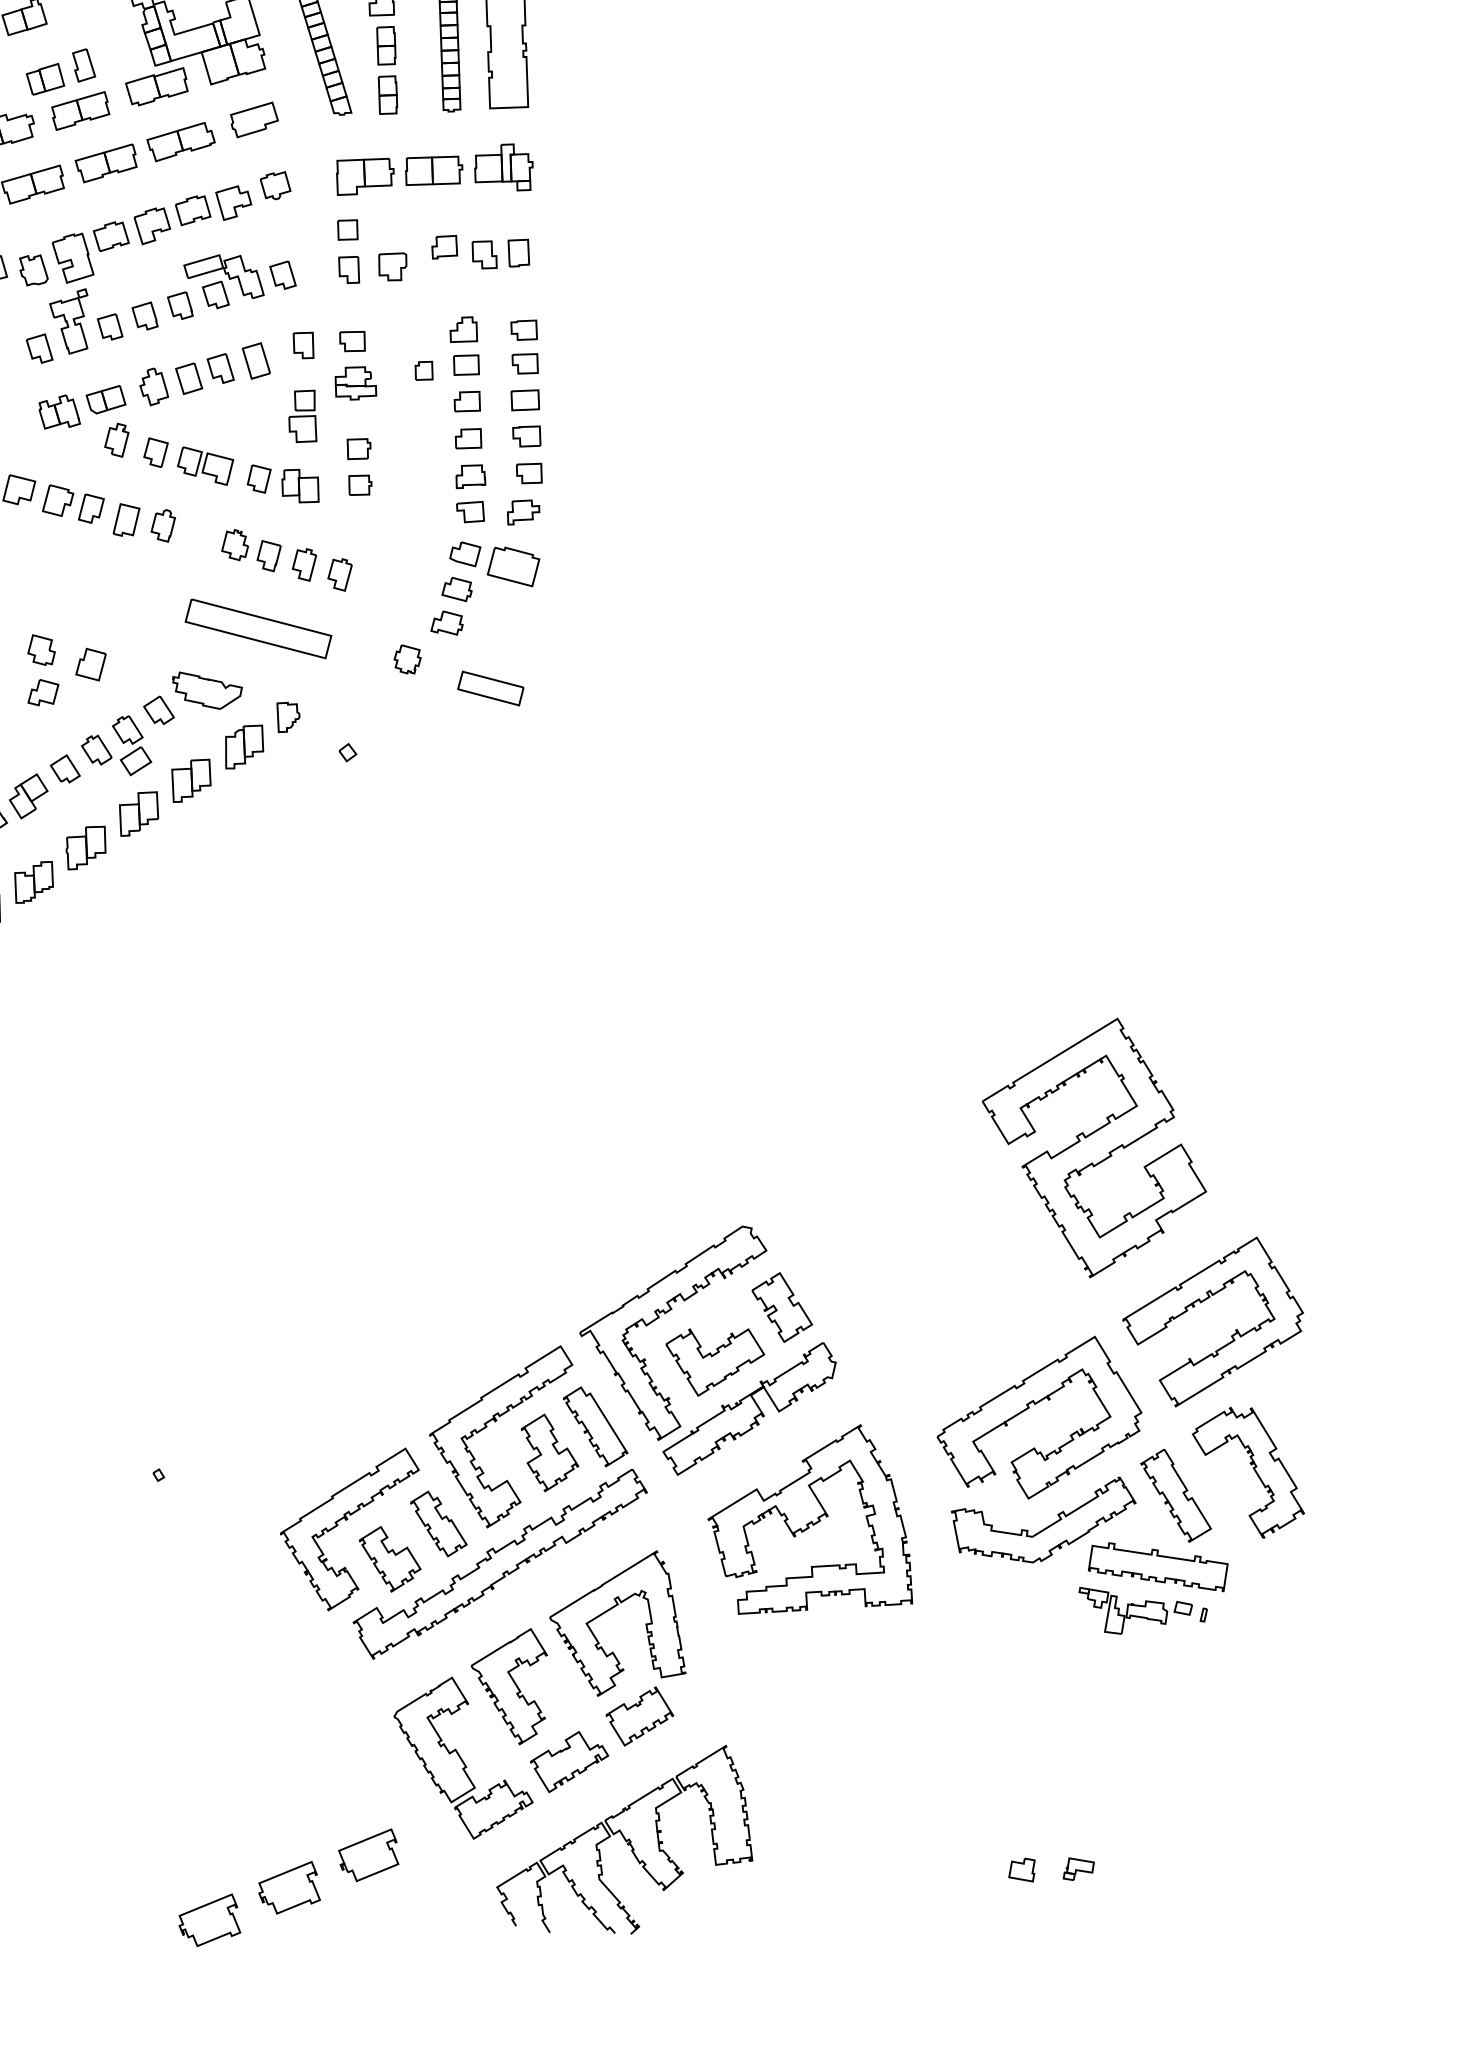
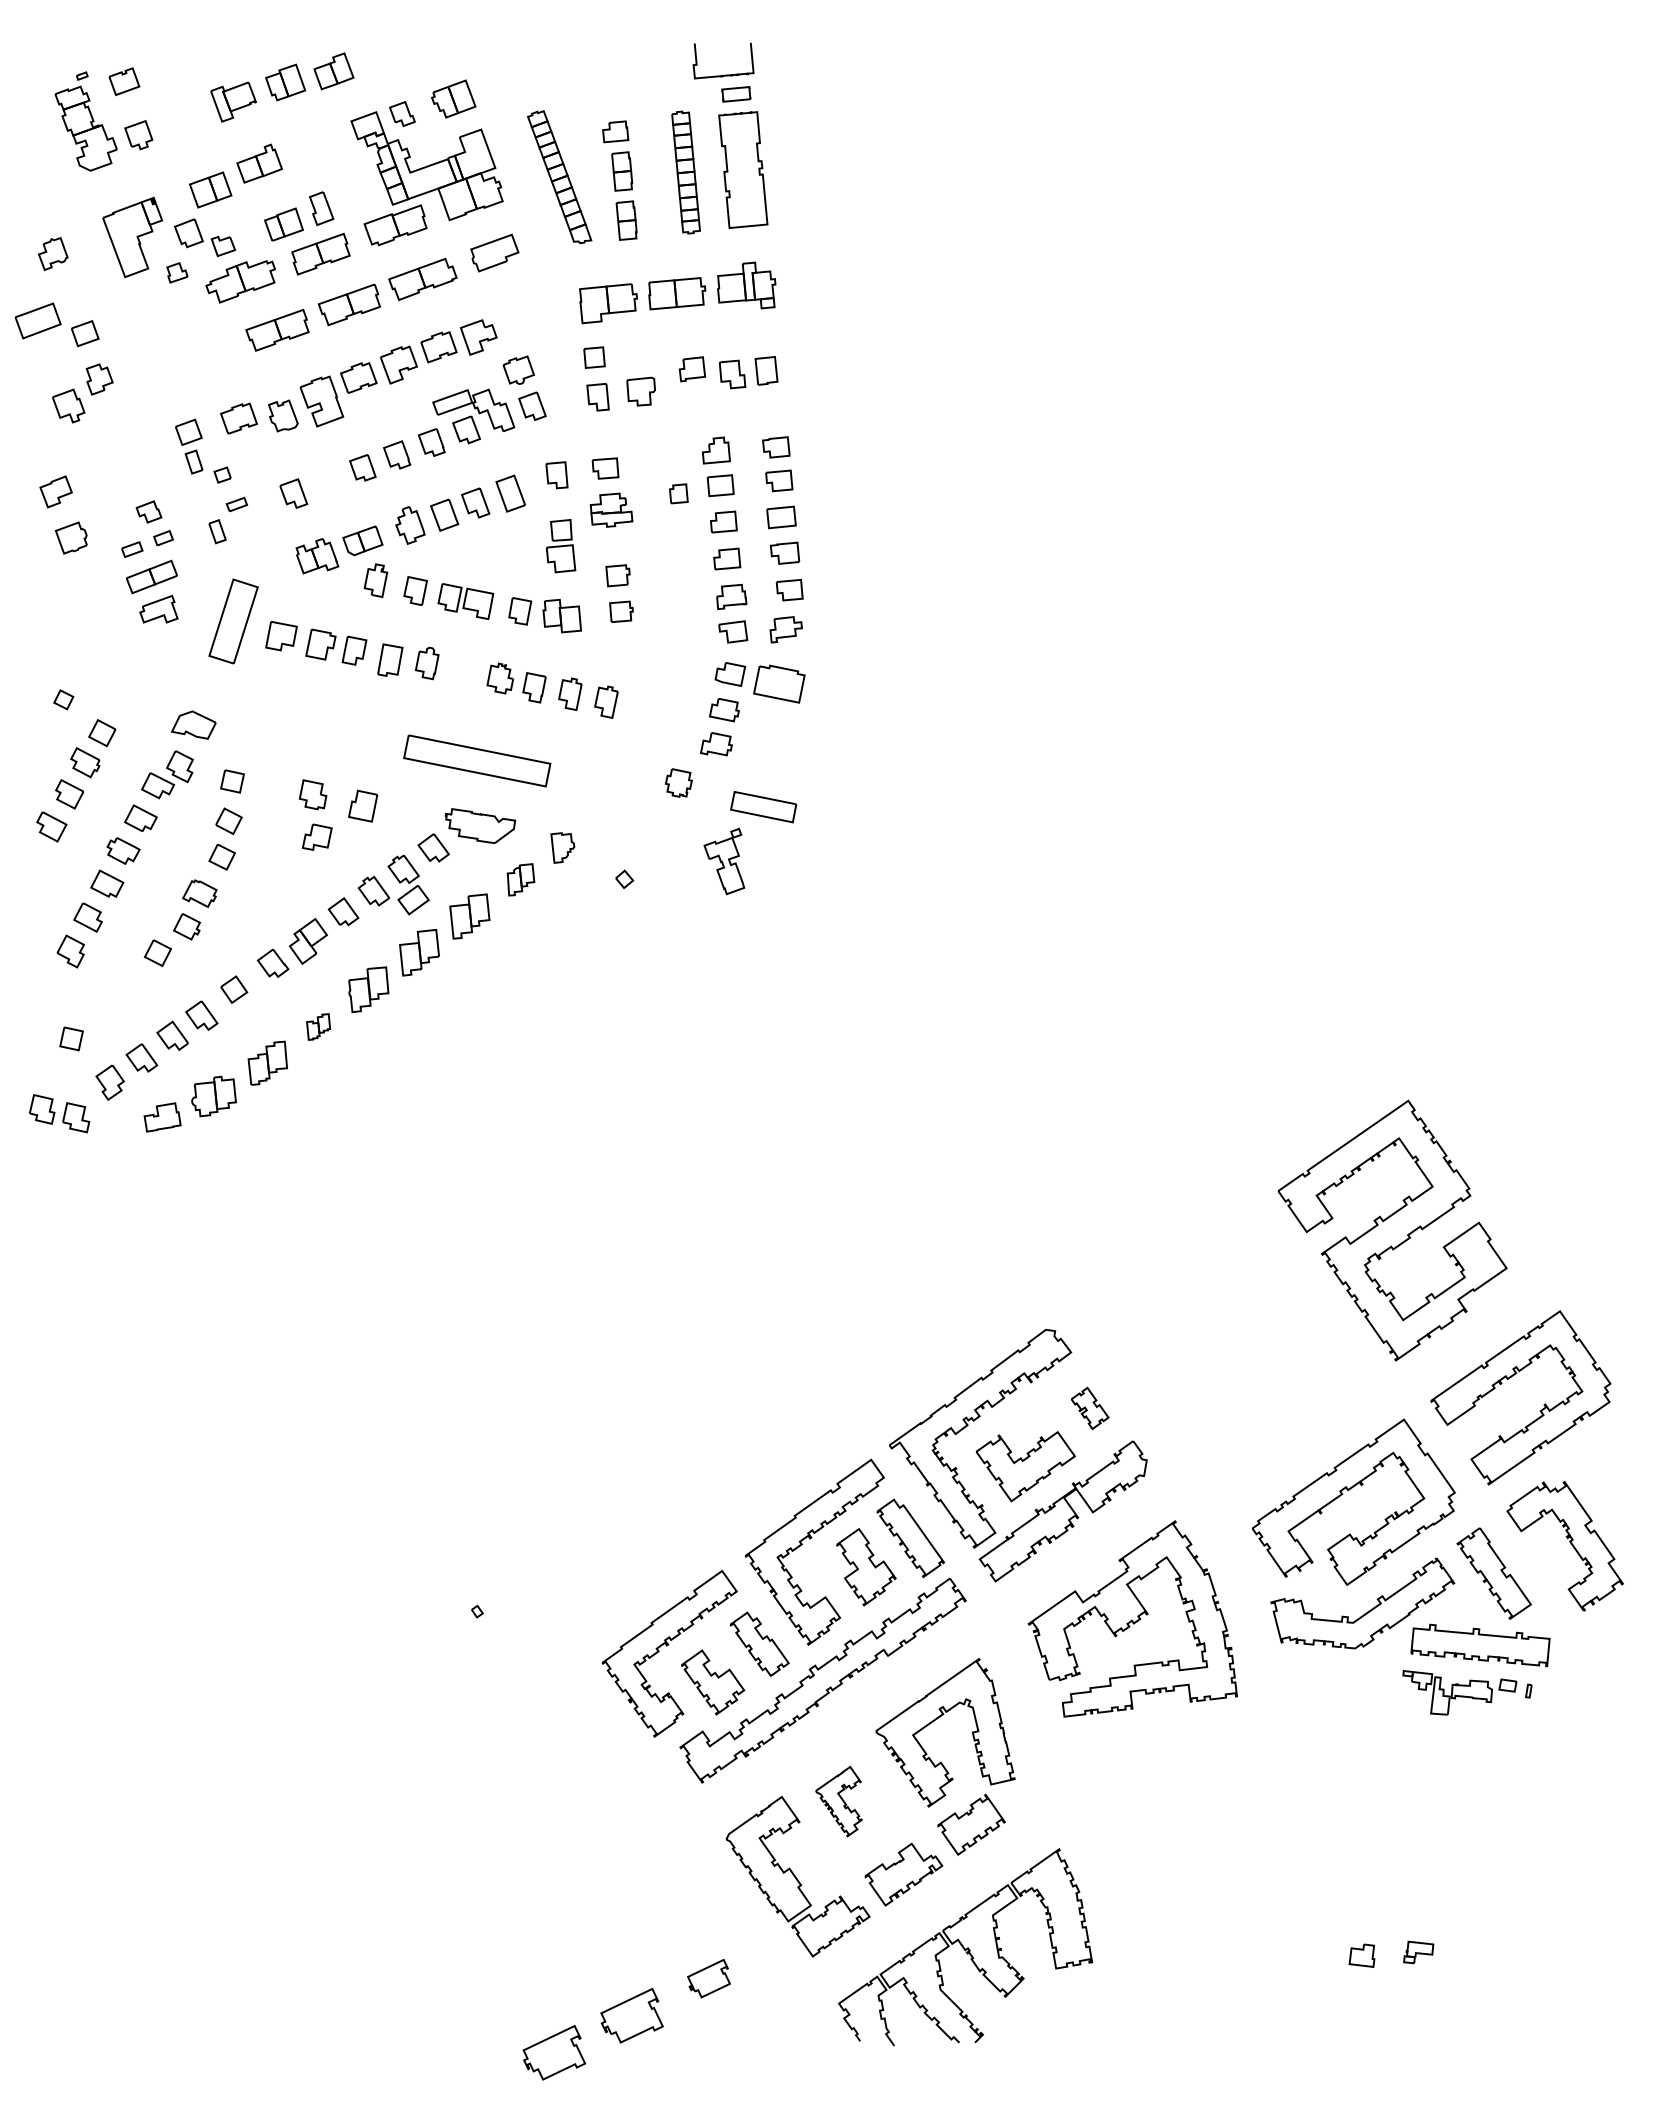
part: (275, 184) -> (518, 369), moved
part: (69, 320) -> (724, 861), moved
part: (258, 628) -> (477, 760), moved
part: (243, 746) -> (520, 879), size x0.7
part: (33, 881) -> (318, 1026), size x0.6
part: (781, 1307) -> (1089, 1408), size x0.6
part: (508, 1685) -> (838, 1801), size x0.6
part: (368, 1854) -> (708, 1978), size x0.7

